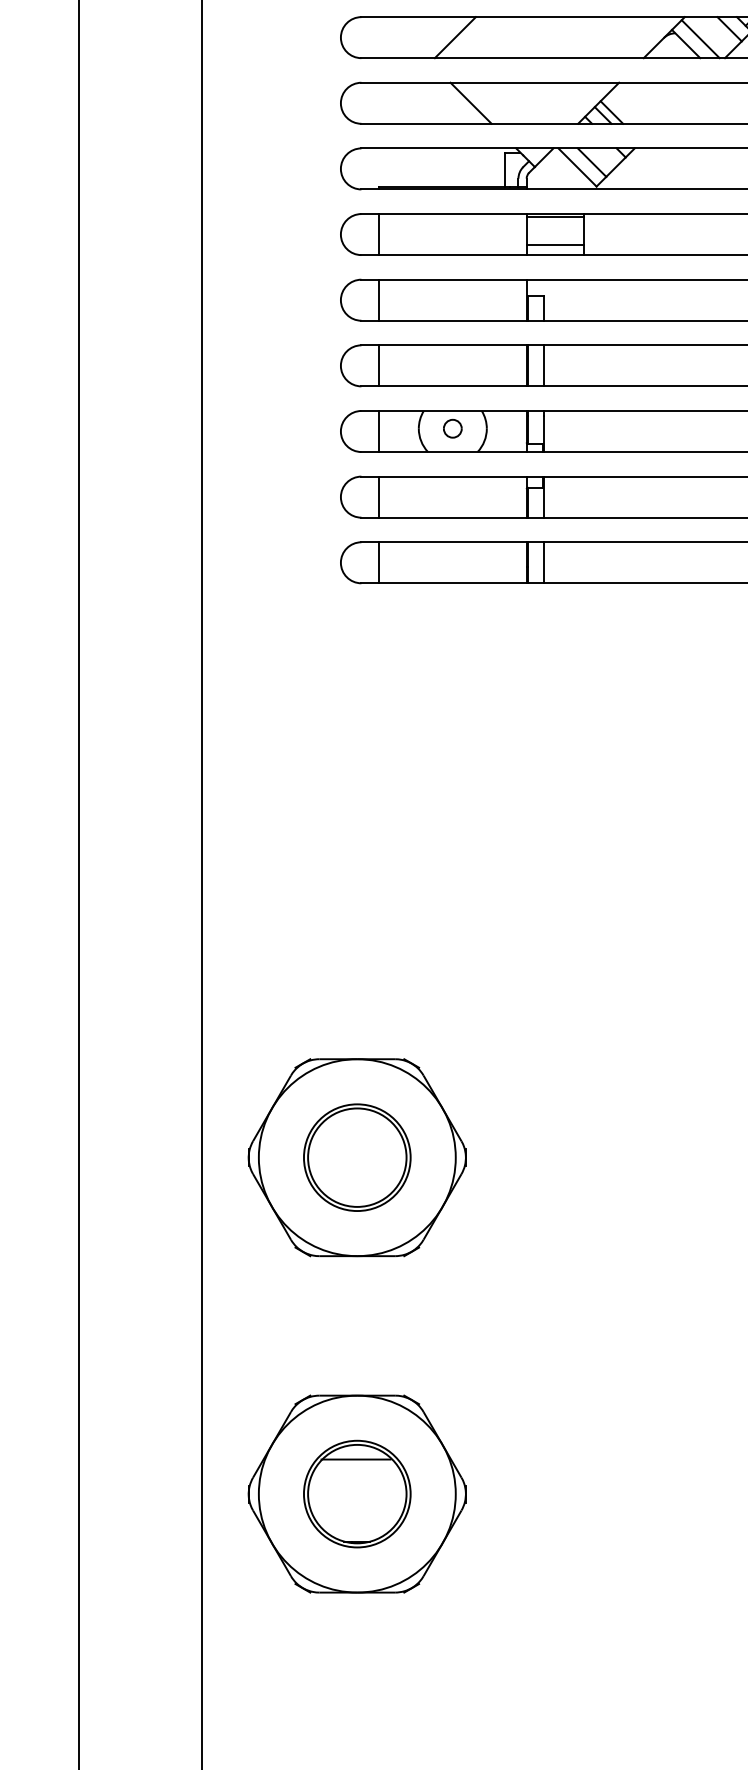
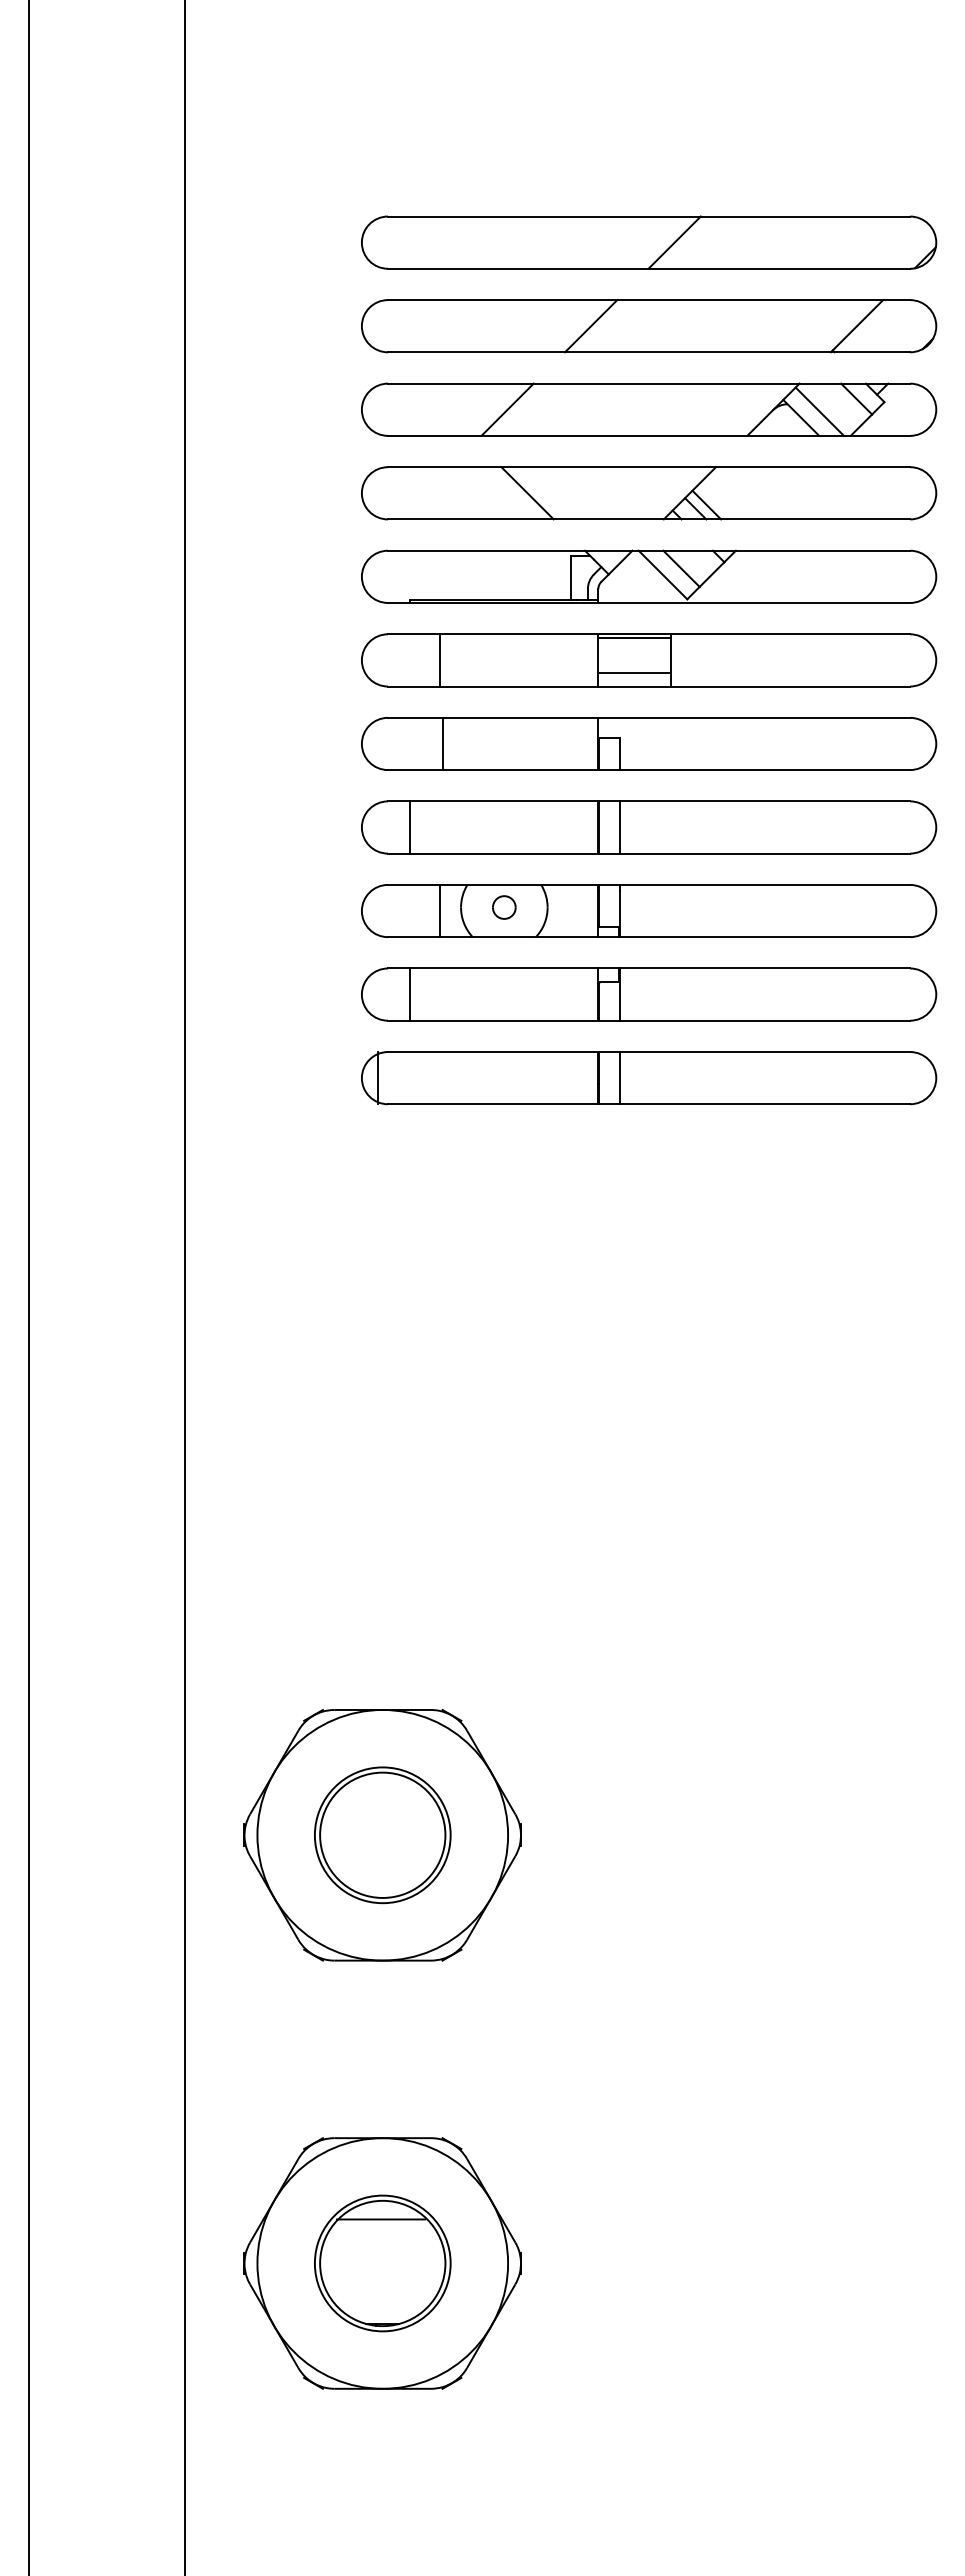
line: (379, 234) -> (440, 660), moved
line: (379, 299) -> (443, 743), moved
line: (379, 431) -> (440, 910), moved
line: (379, 562) -> (378, 1077), moved

